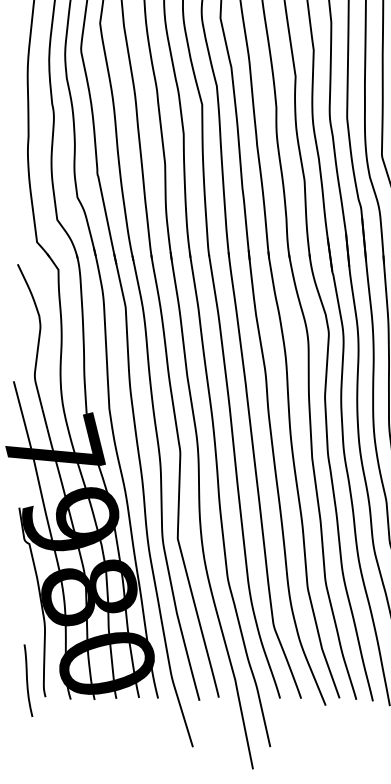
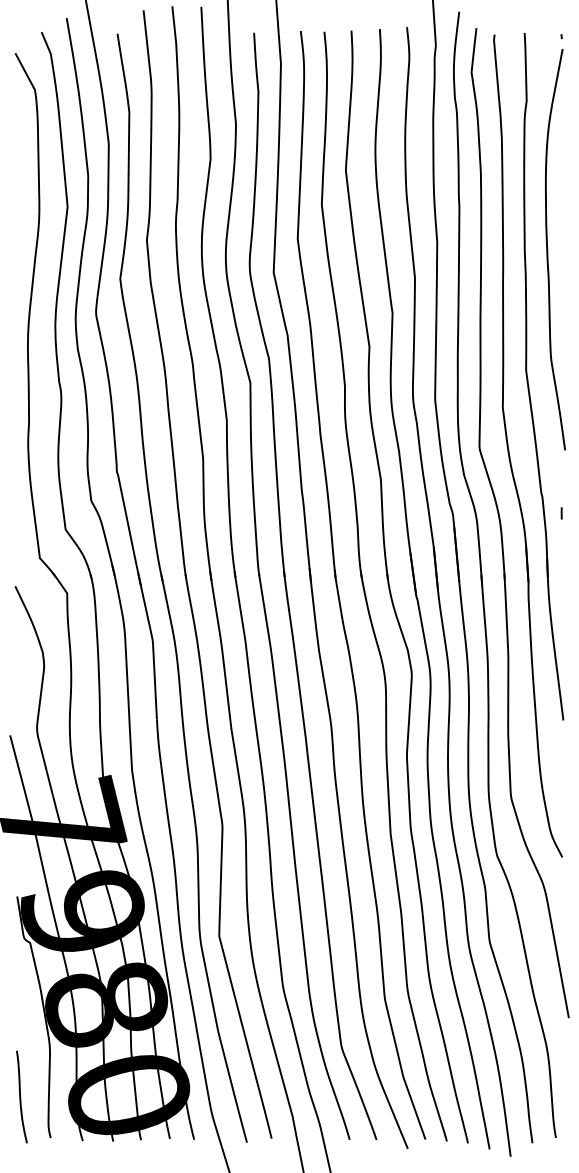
curve: (28, 680) -> (21, 1096), moved

